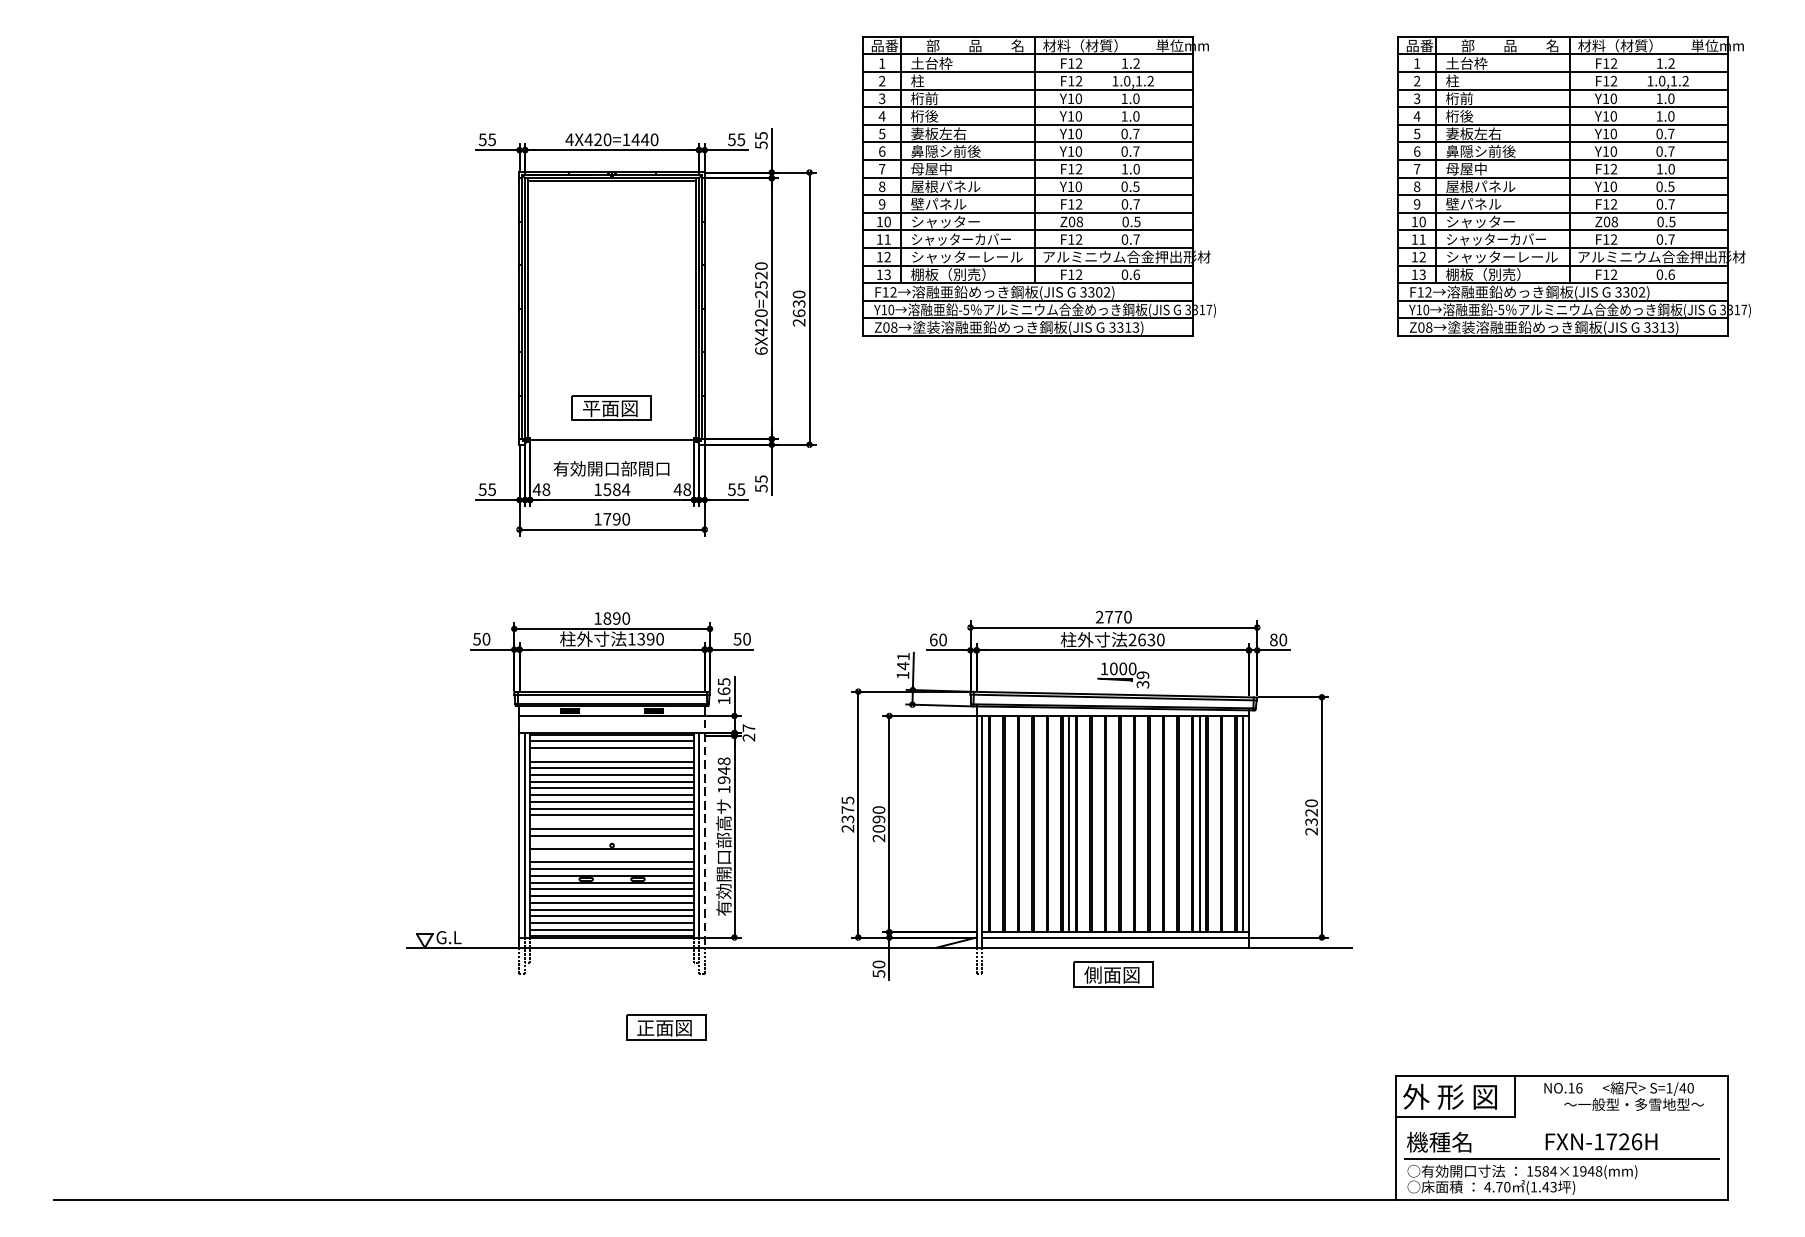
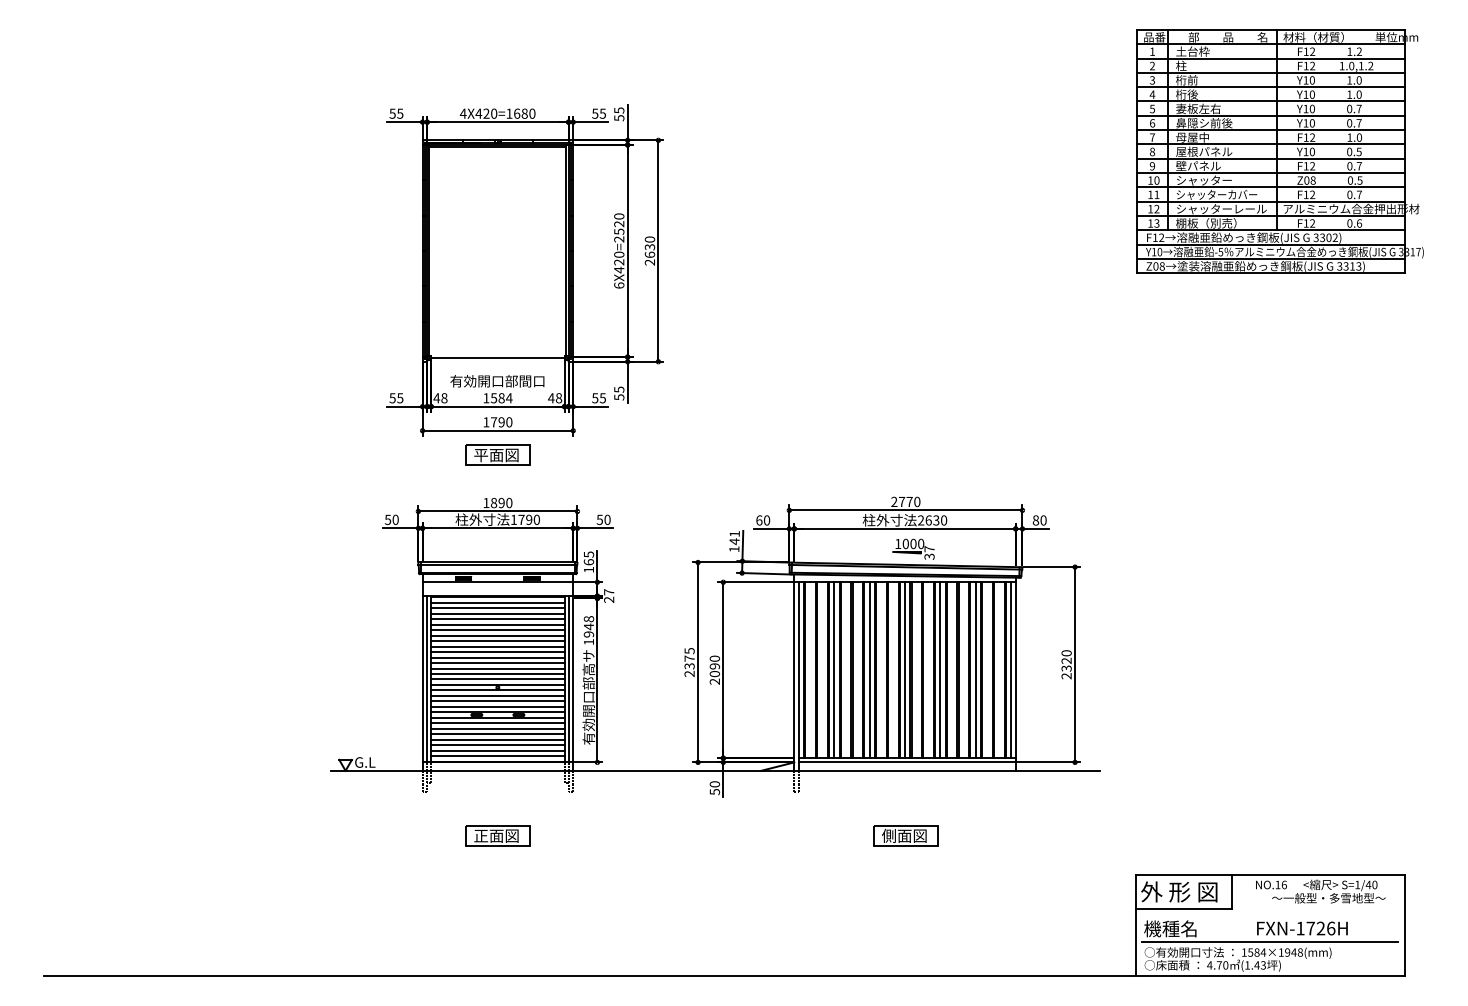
text: (639, 139) -> (520, 113), 4X420=1440 -> 4X420=1680
part: (1038, 186) -> (844, 151), removed
part: (611, 407) -> (497, 454), moved
text: (641, 638) -> (521, 519), 1390 -> 1790
text: (1142, 675) -> (929, 549), 39 -> 37
line: (611, 754) -> (497, 613), added
line: (611, 822) -> (497, 668), added
line: (1026, 824) -> (834, 670), added
line: (1113, 824) -> (905, 670), added
line: (1156, 824) -> (940, 670), added
line: (705, 828) -> (573, 673), dashed -> solid
line: (611, 841) -> (497, 684), added
line: (611, 855) -> (497, 695), added
part: (1113, 974) -> (905, 835), moved
part: (665, 1027) -> (497, 835), moved

